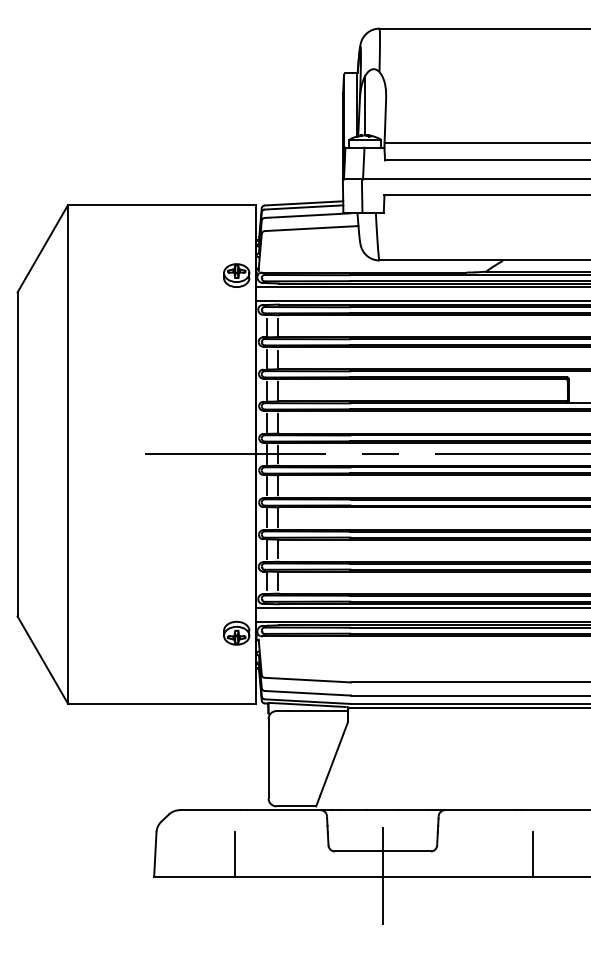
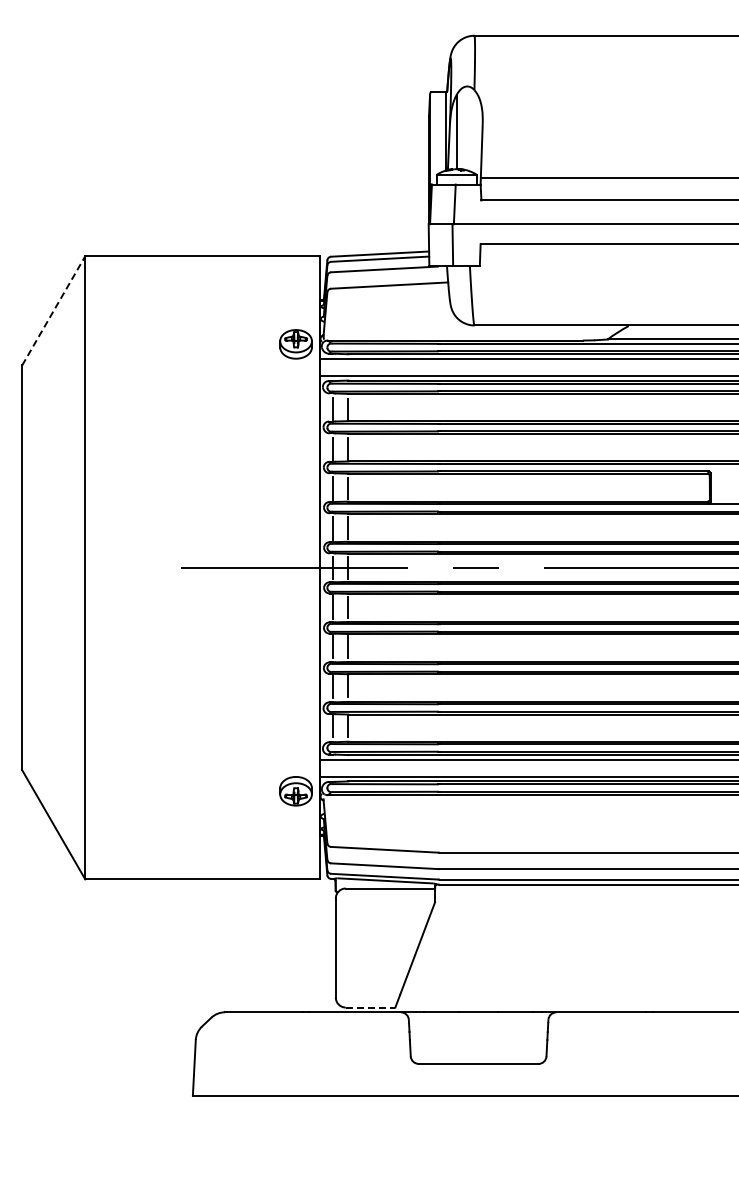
line: (43, 248) -> (54, 310), solid -> dashed
line: (296, 806) -> (370, 1007), solid -> dashed
line: (234, 854) -> (293, 1067), removed
line: (533, 854) -> (666, 1067), removed
line: (382, 875) -> (478, 1094), removed

